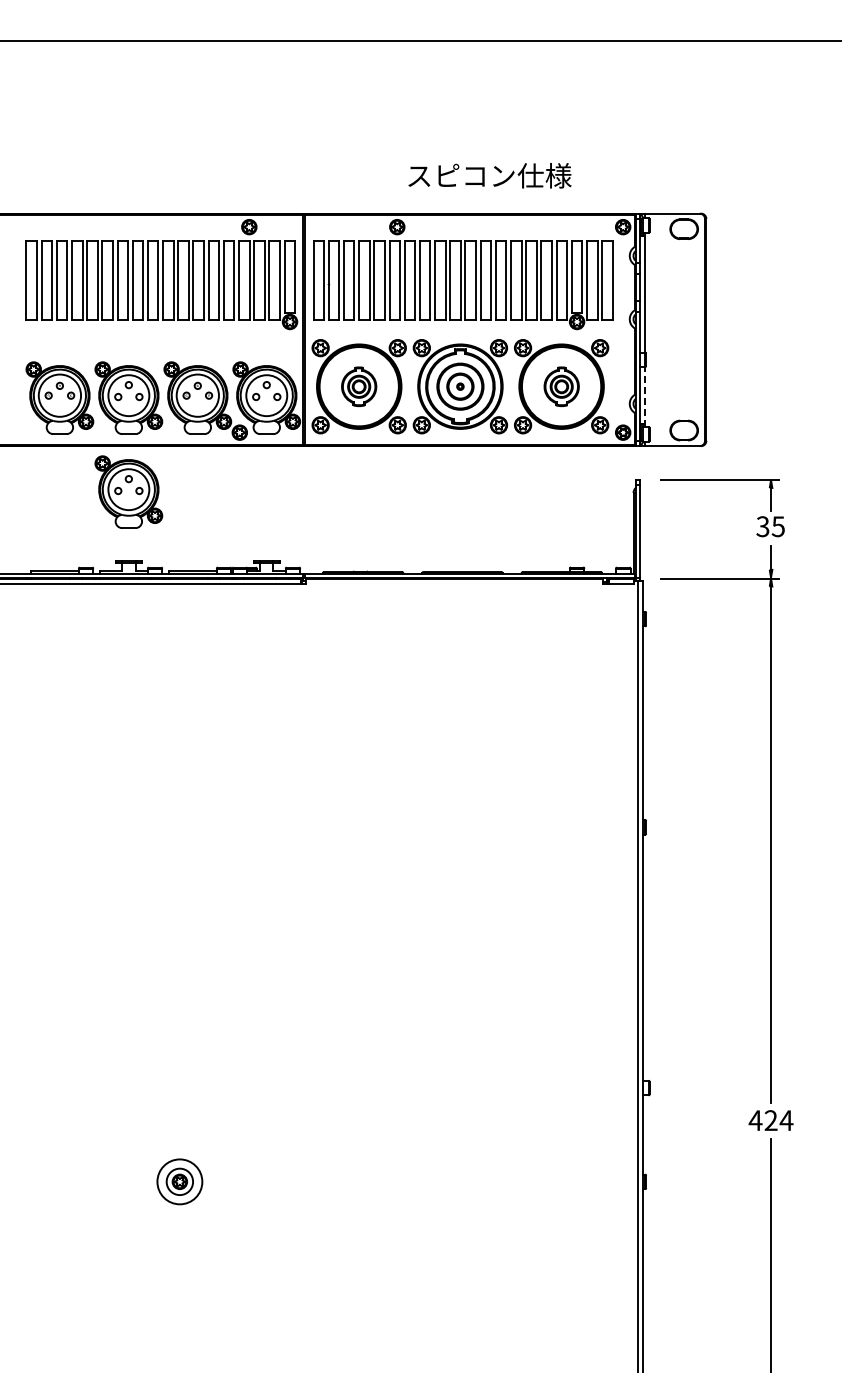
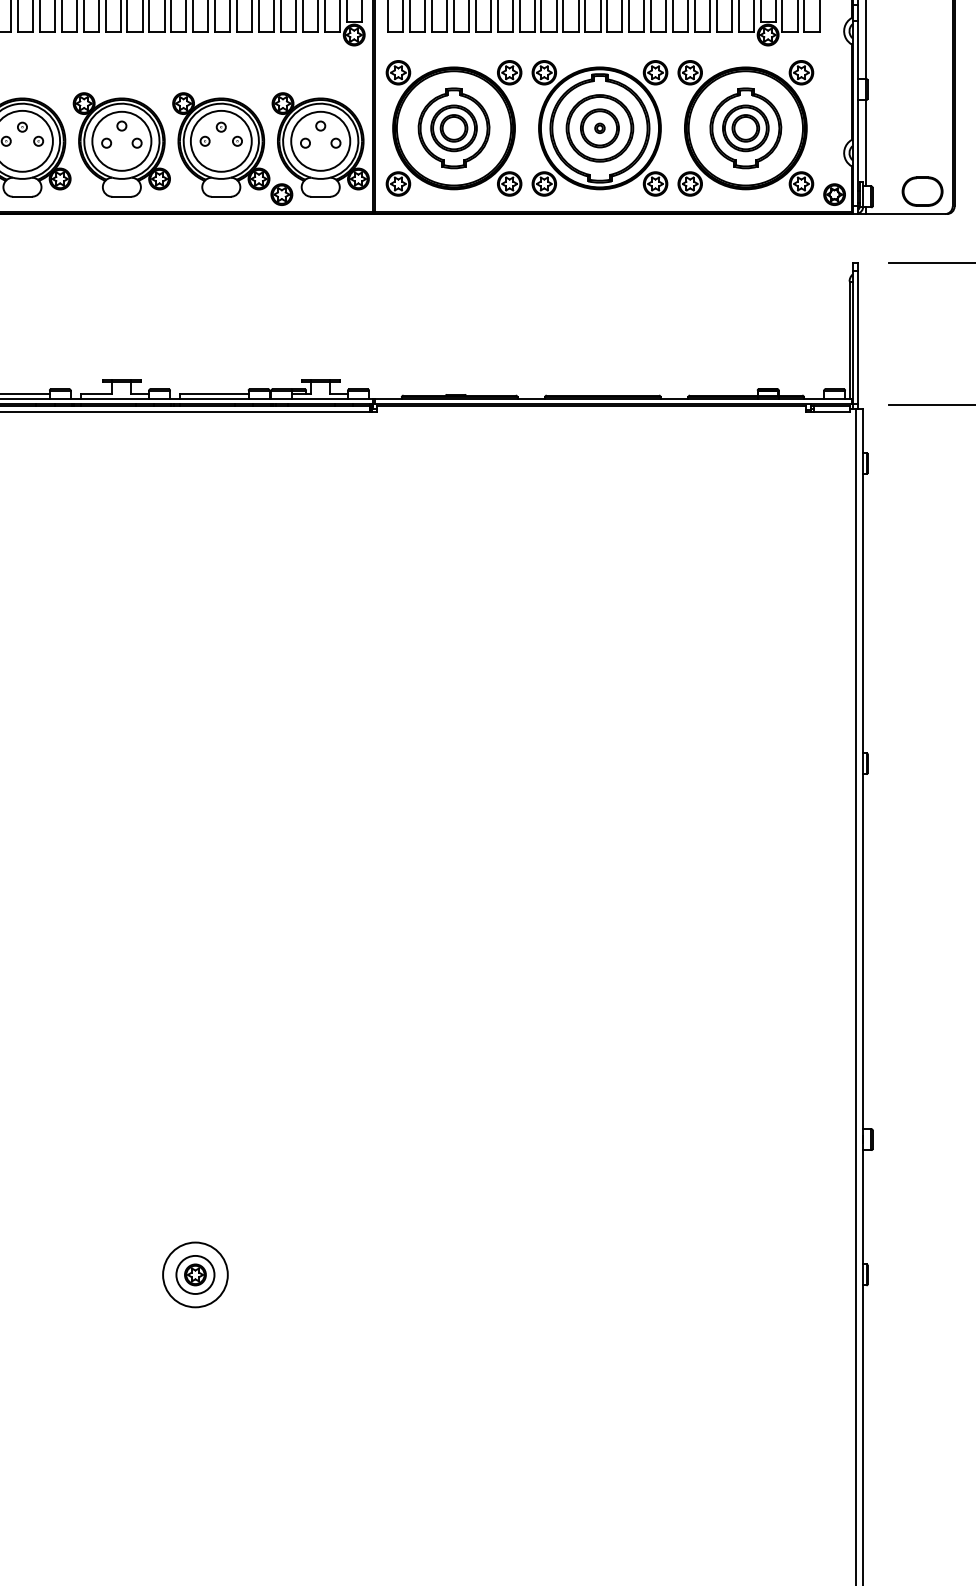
part: (358, 386) -> (452, 128), size x1.43
part: (561, 386) -> (745, 128), size x1.43
line: (644, 397) -> (865, 143), dashed -> solid
part: (128, 491) -> (121, 279), removed

